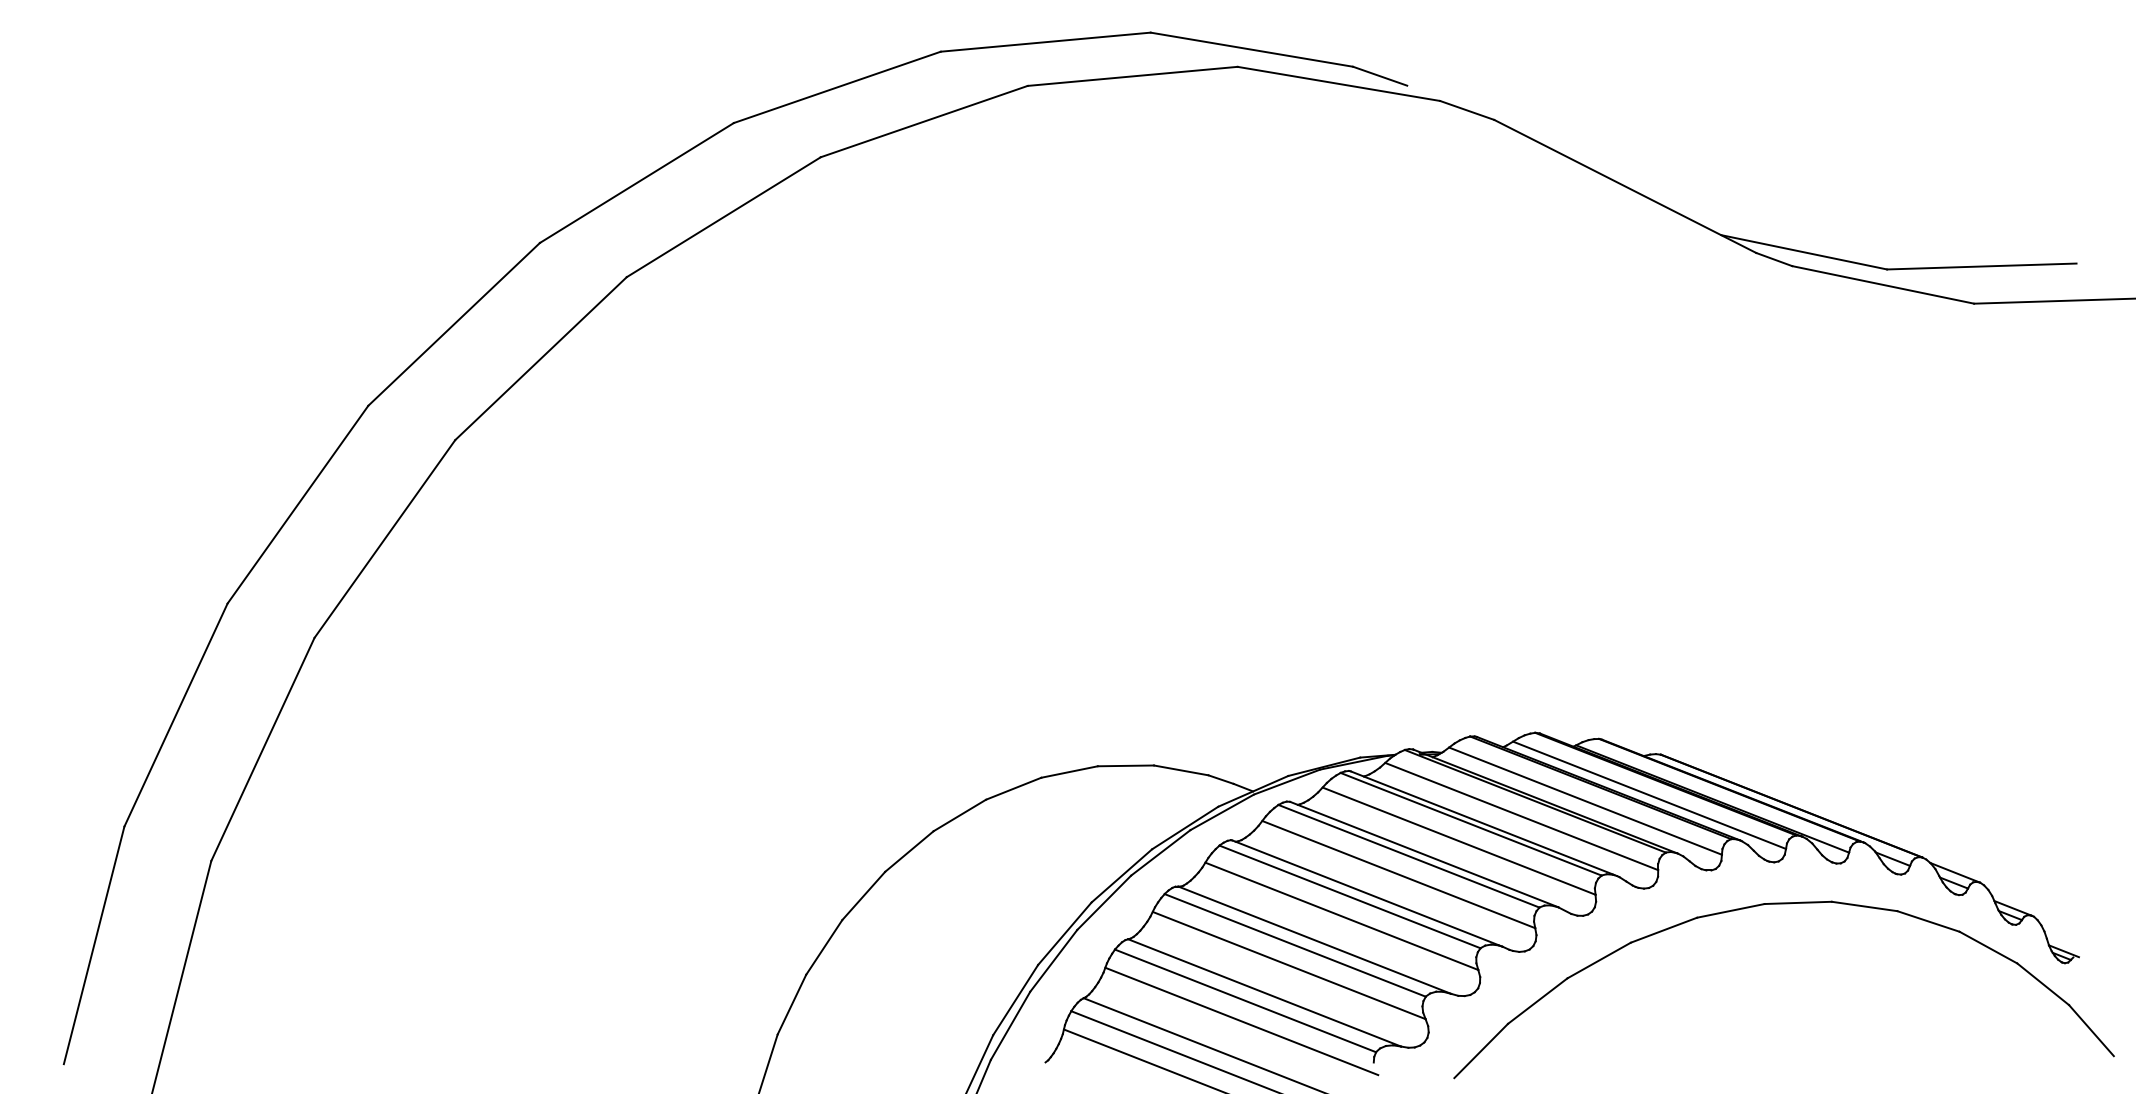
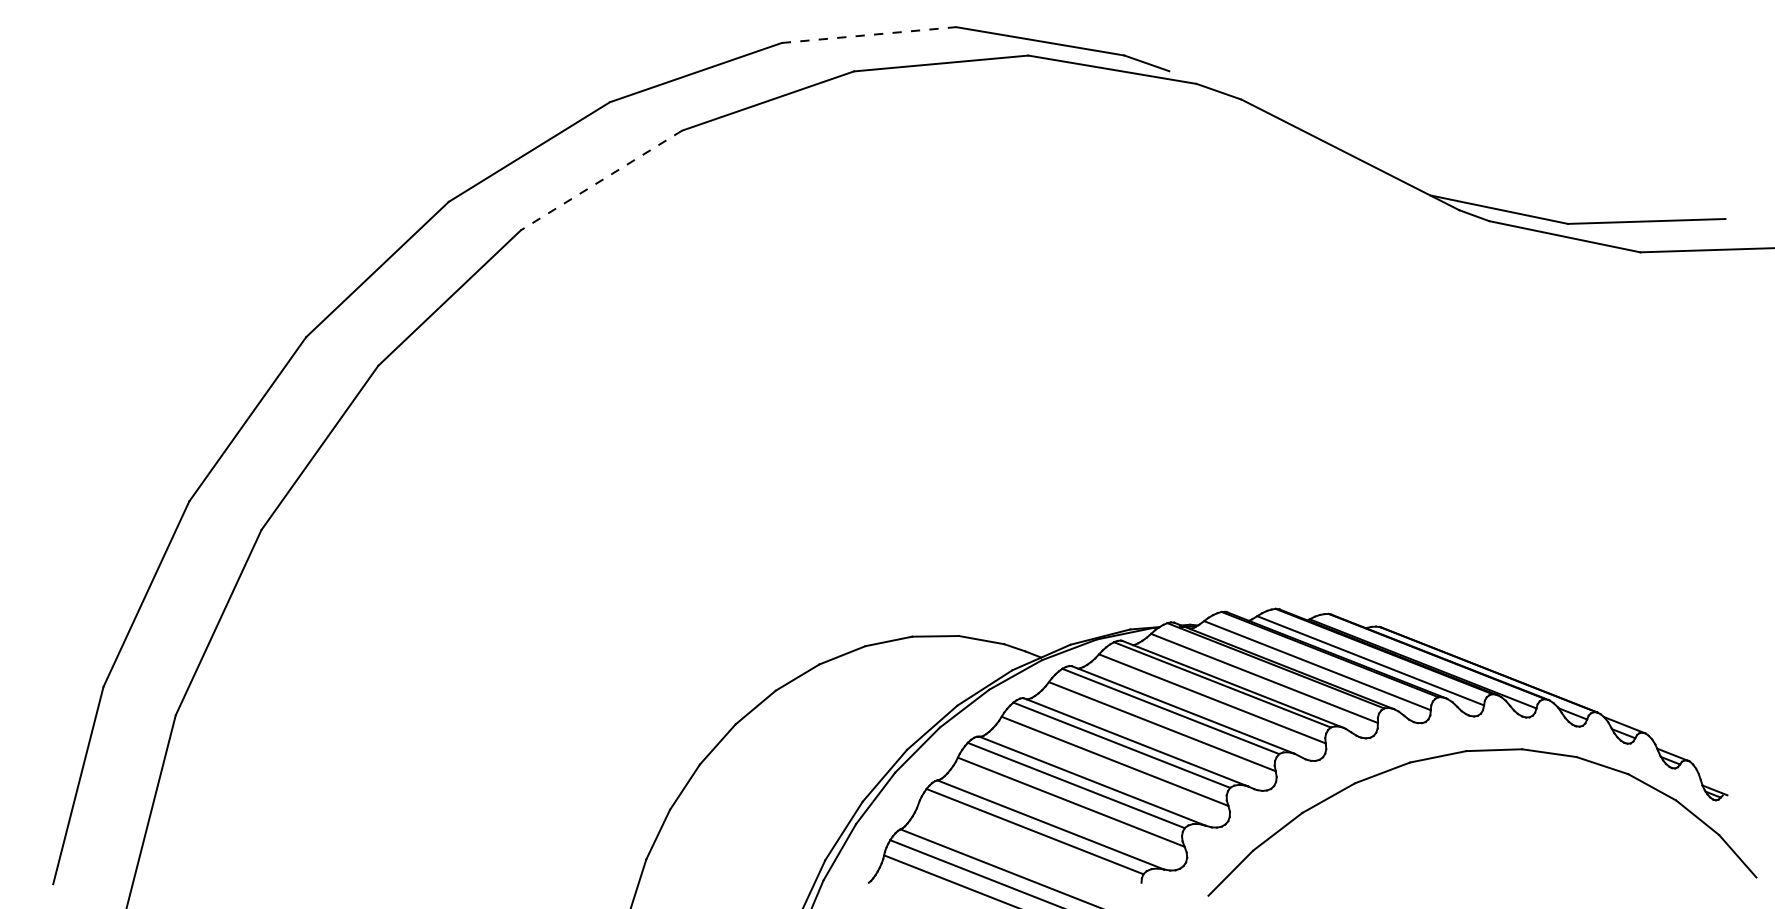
line: (1046, 42) -> (869, 35), solid -> dashed
line: (723, 217) -> (601, 180), solid -> dashed
line: (1241, 1021) -> (1031, 848), removed

